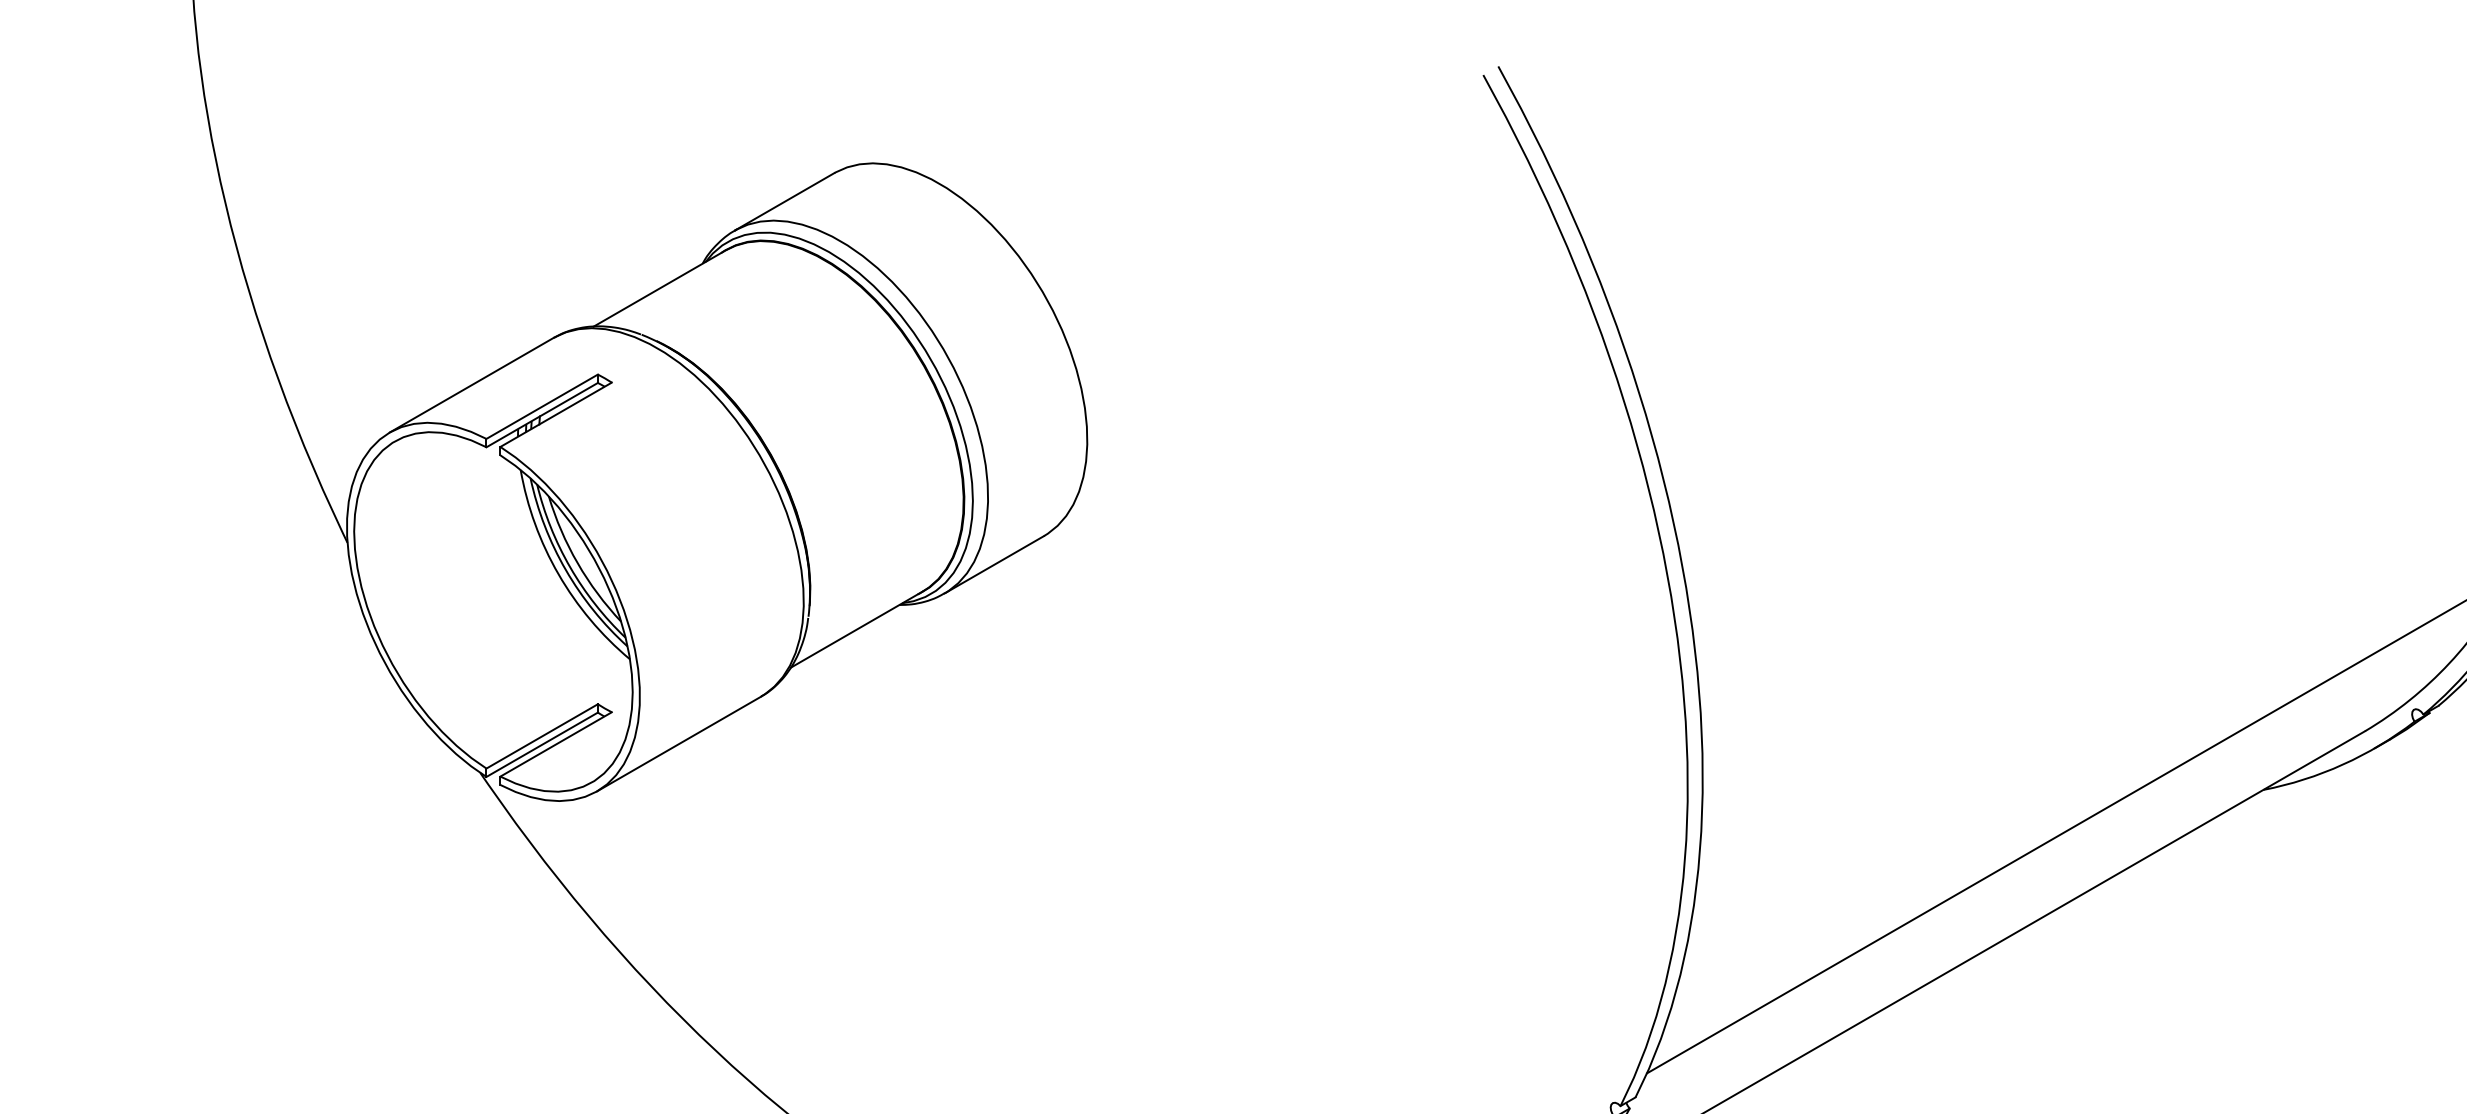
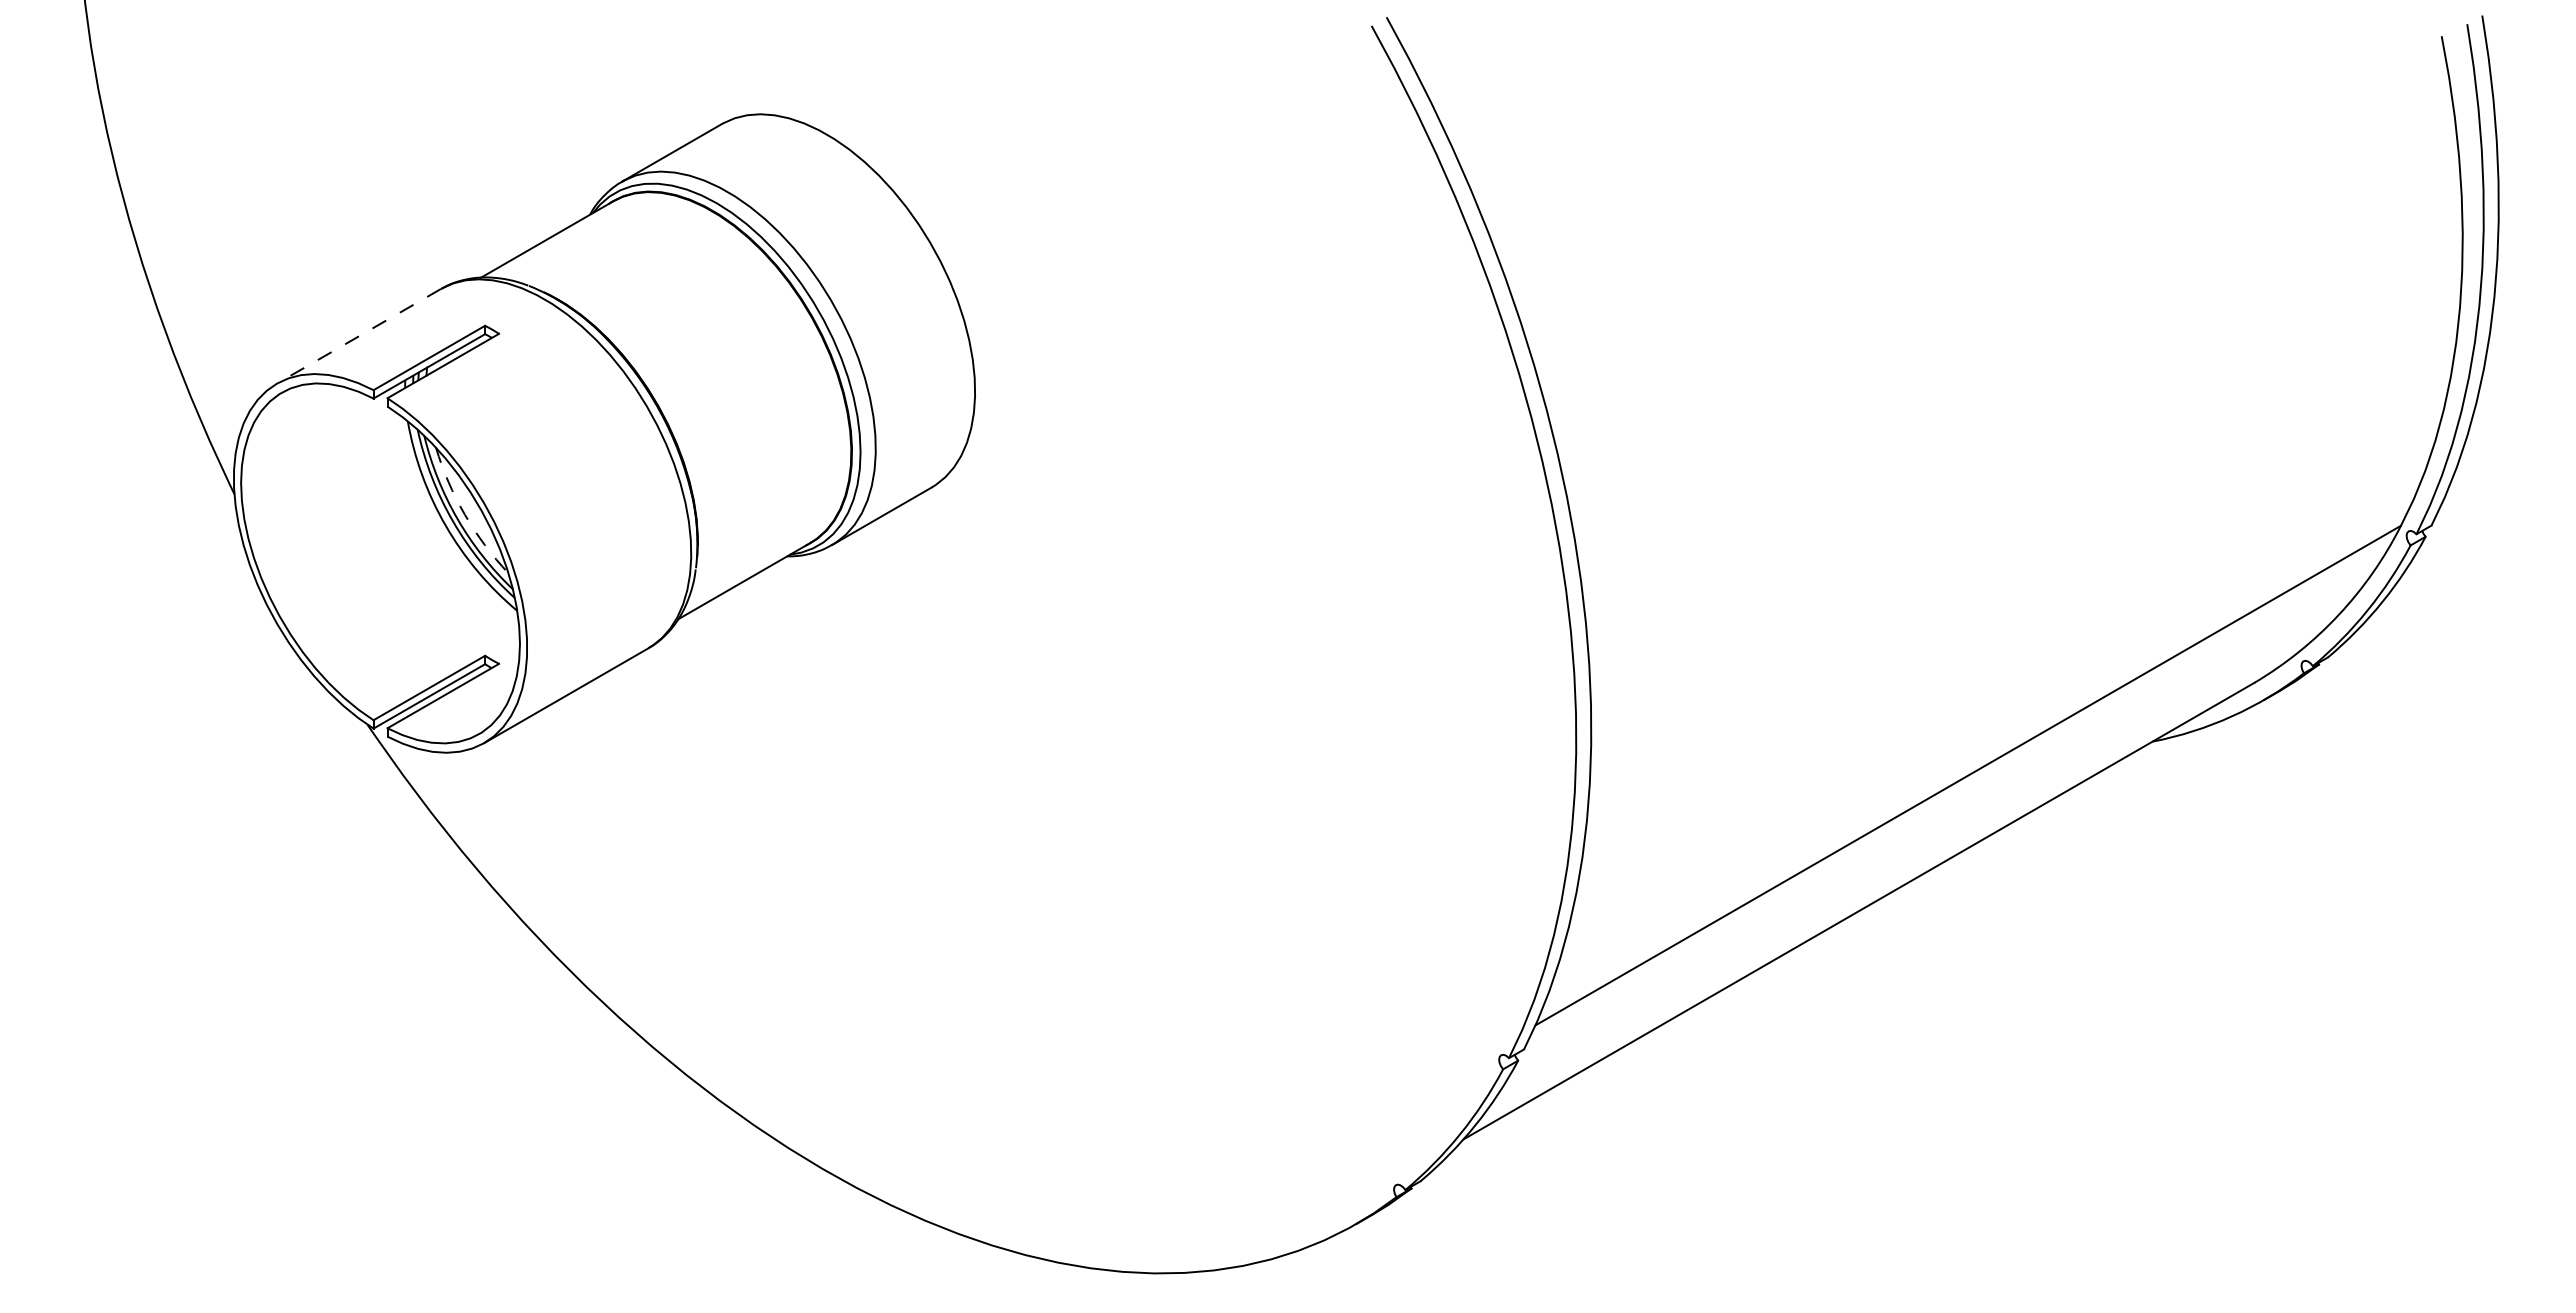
line: (471, 385) -> (358, 336), solid -> dashed
arc: (577, 563) -> (464, 514), solid -> dashed

